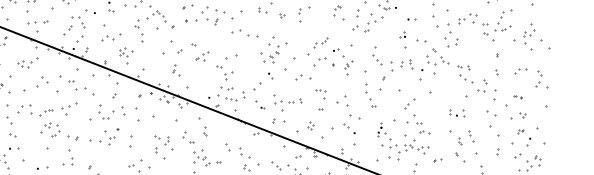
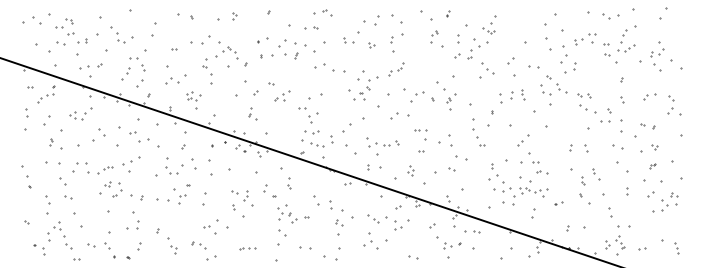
part: (320, 42) -> (396, 69), moved
part: (377, 59) -> (487, 68), moved
part: (517, 96) -> (647, 126), size x1.67

